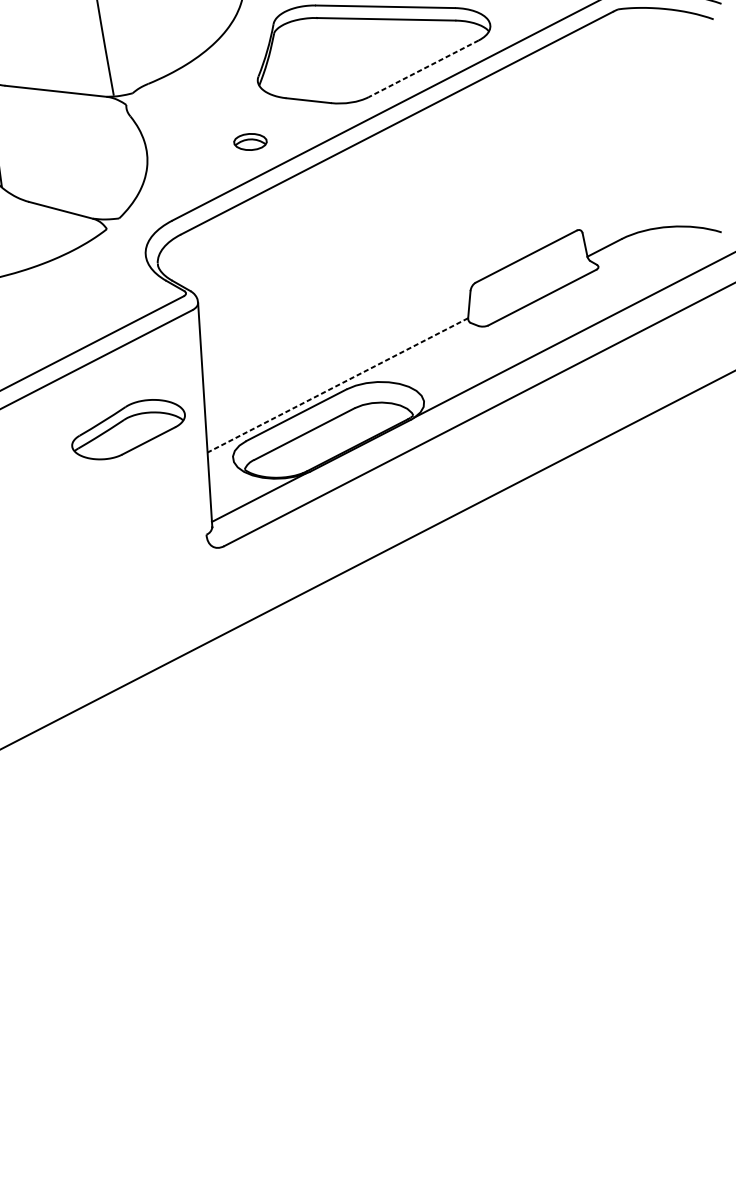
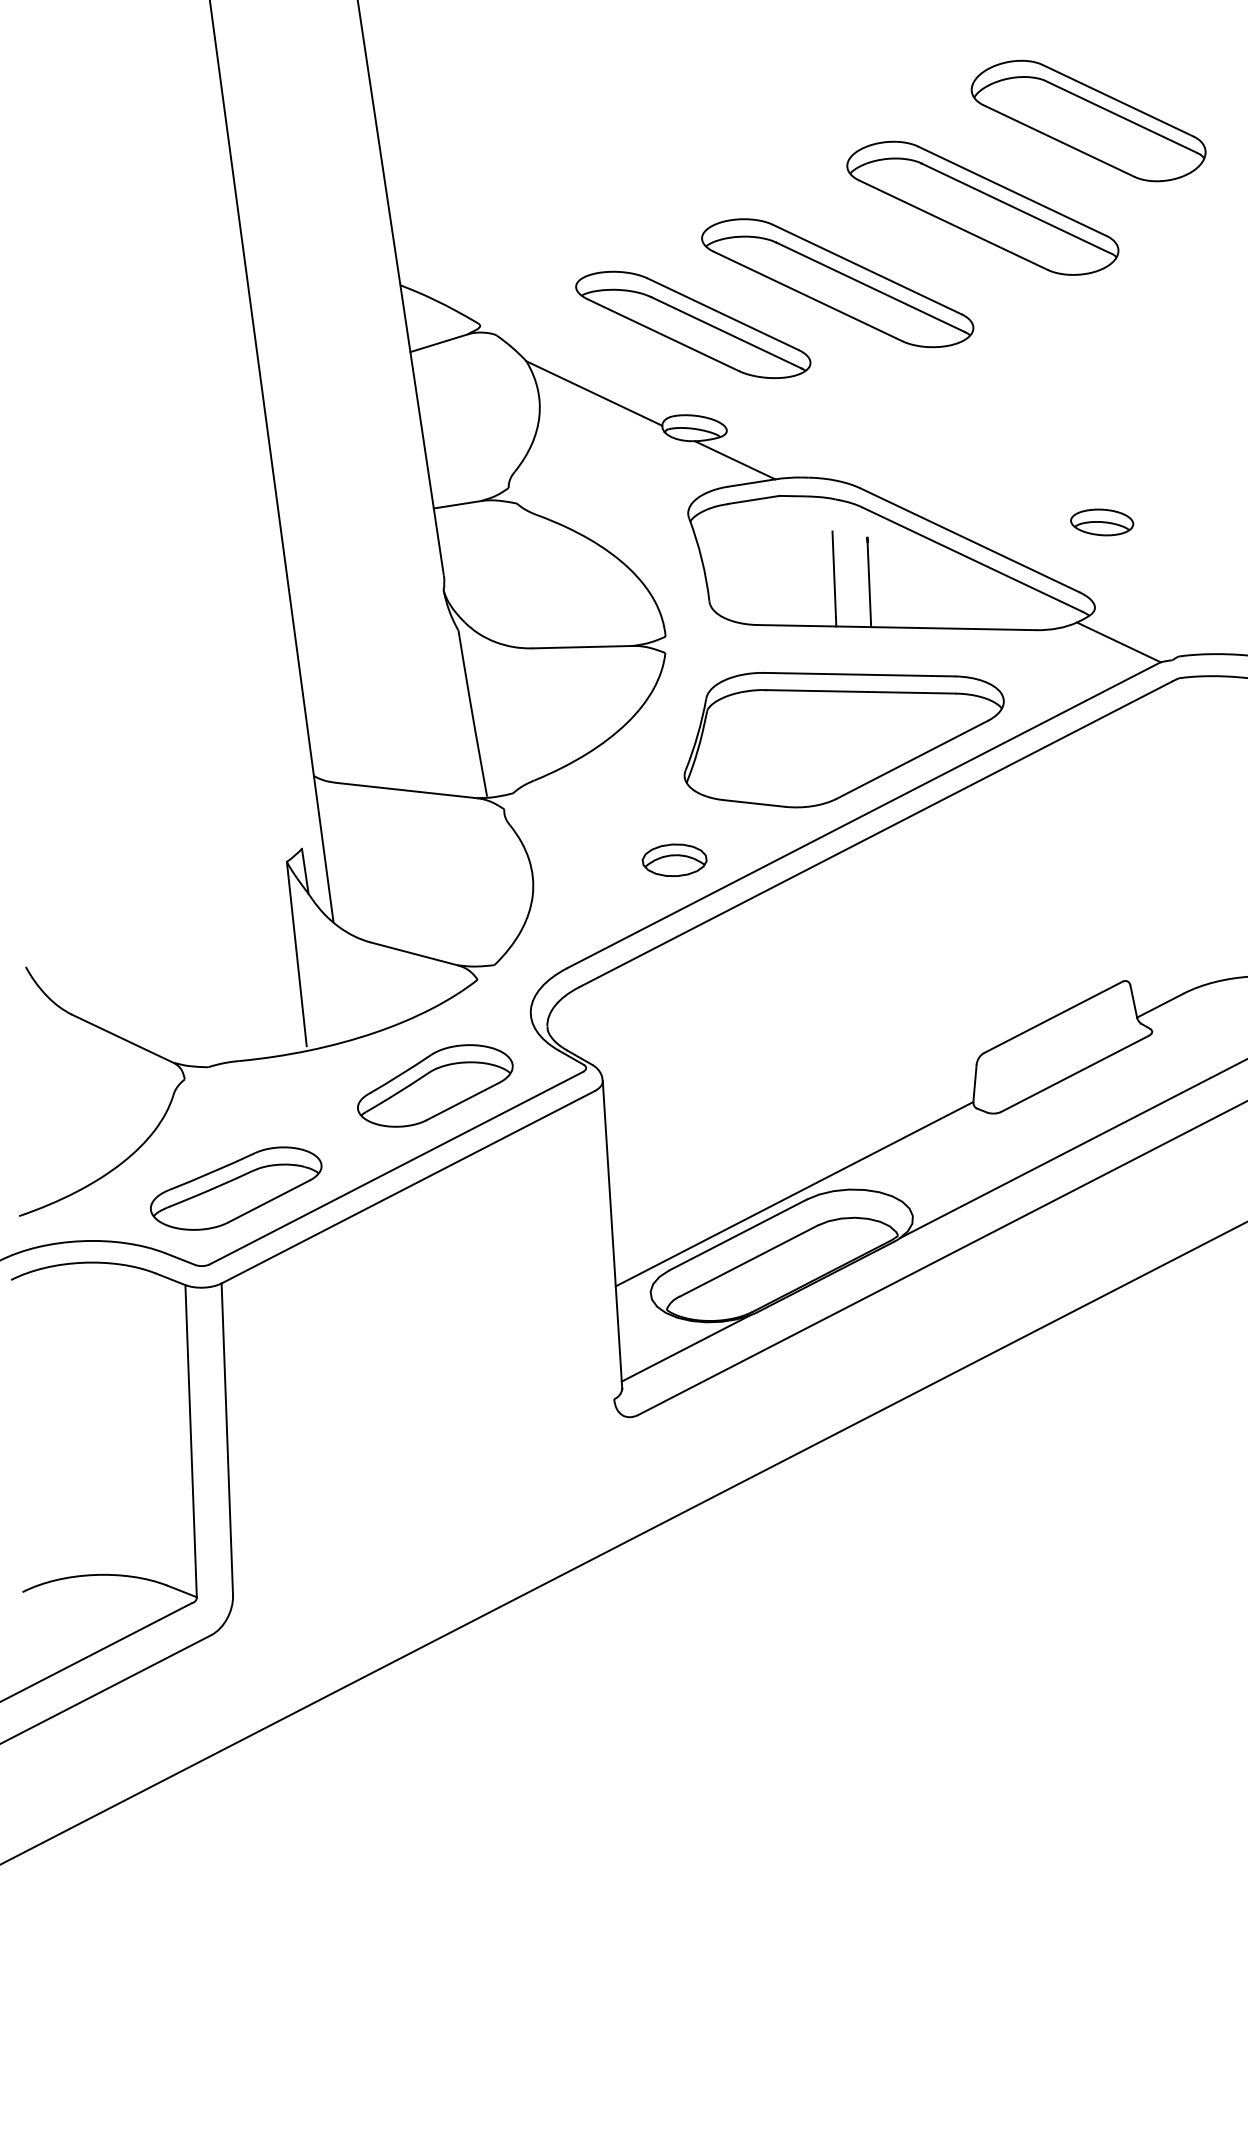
line: (423, 68) -> (912, 759), dashed -> solid
part: (250, 141) -> (674, 859), size x1.43
line: (337, 385) -> (794, 1194), dashed -> solid
part: (128, 429) -> (435, 1085), moved

